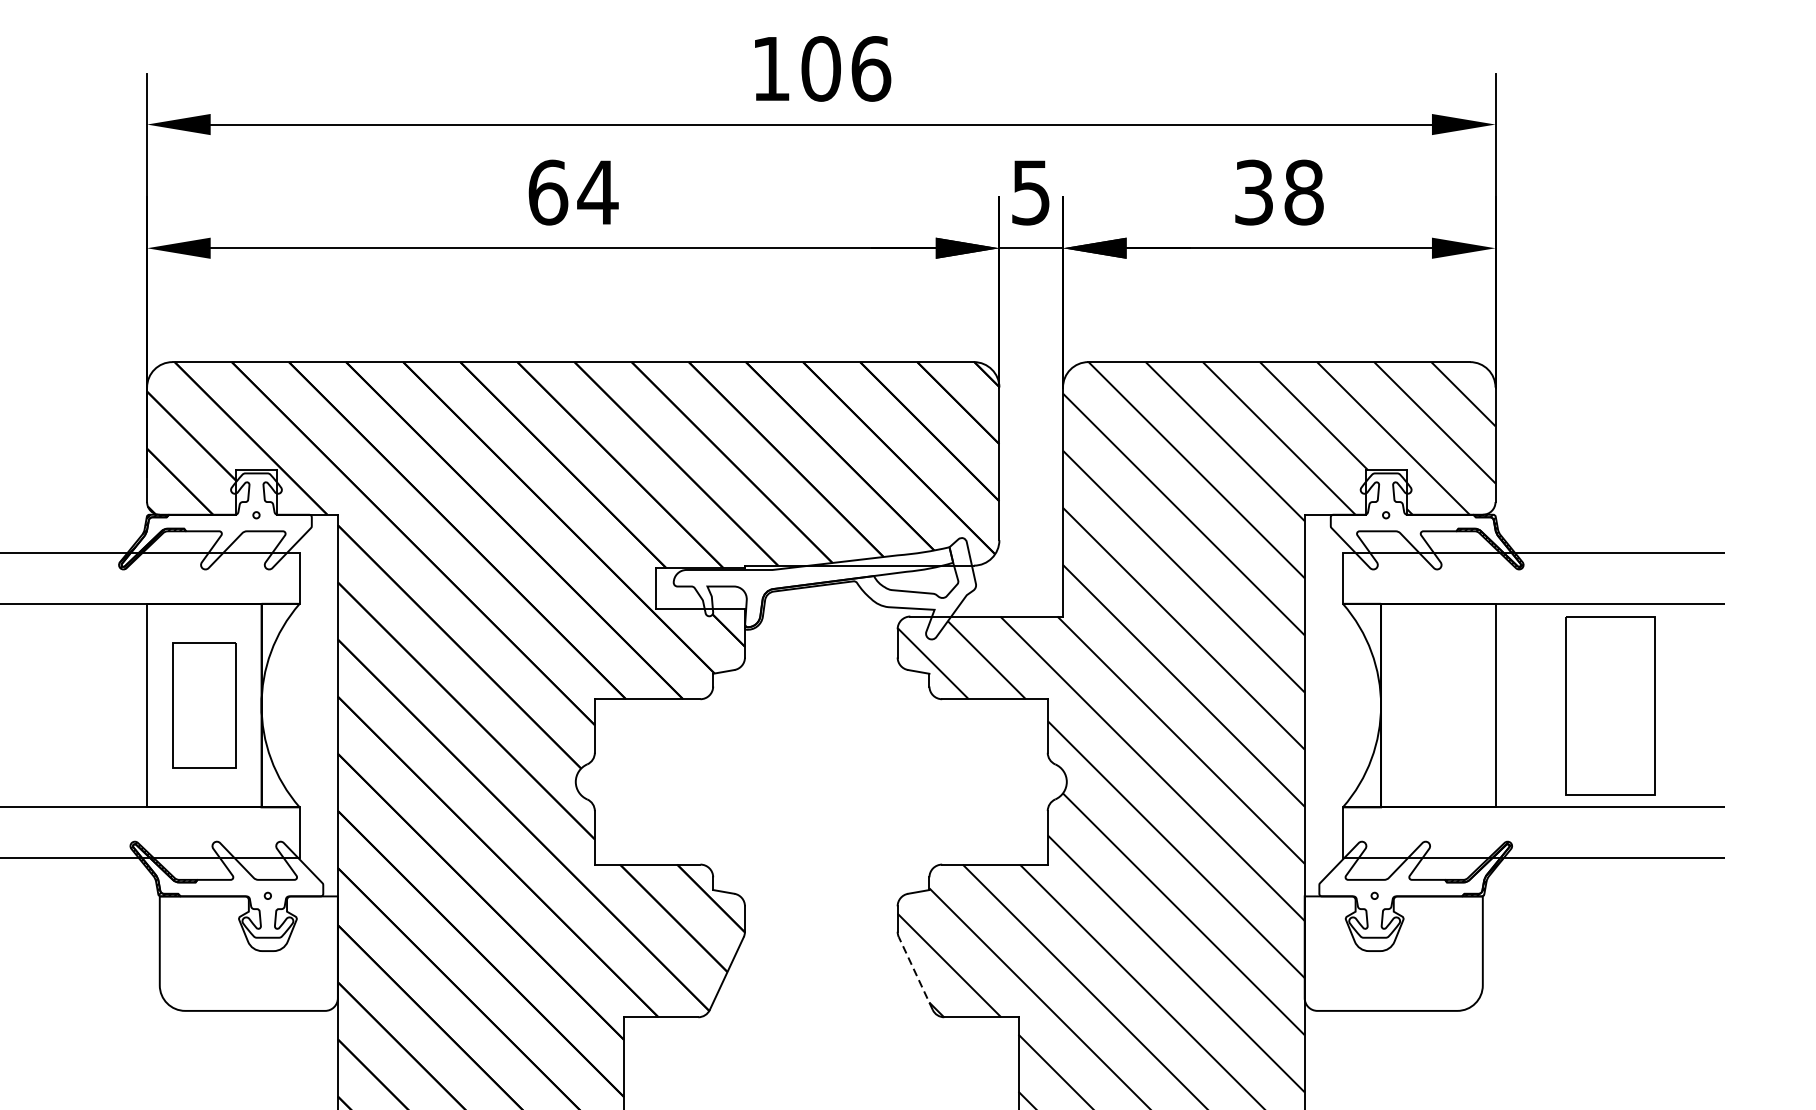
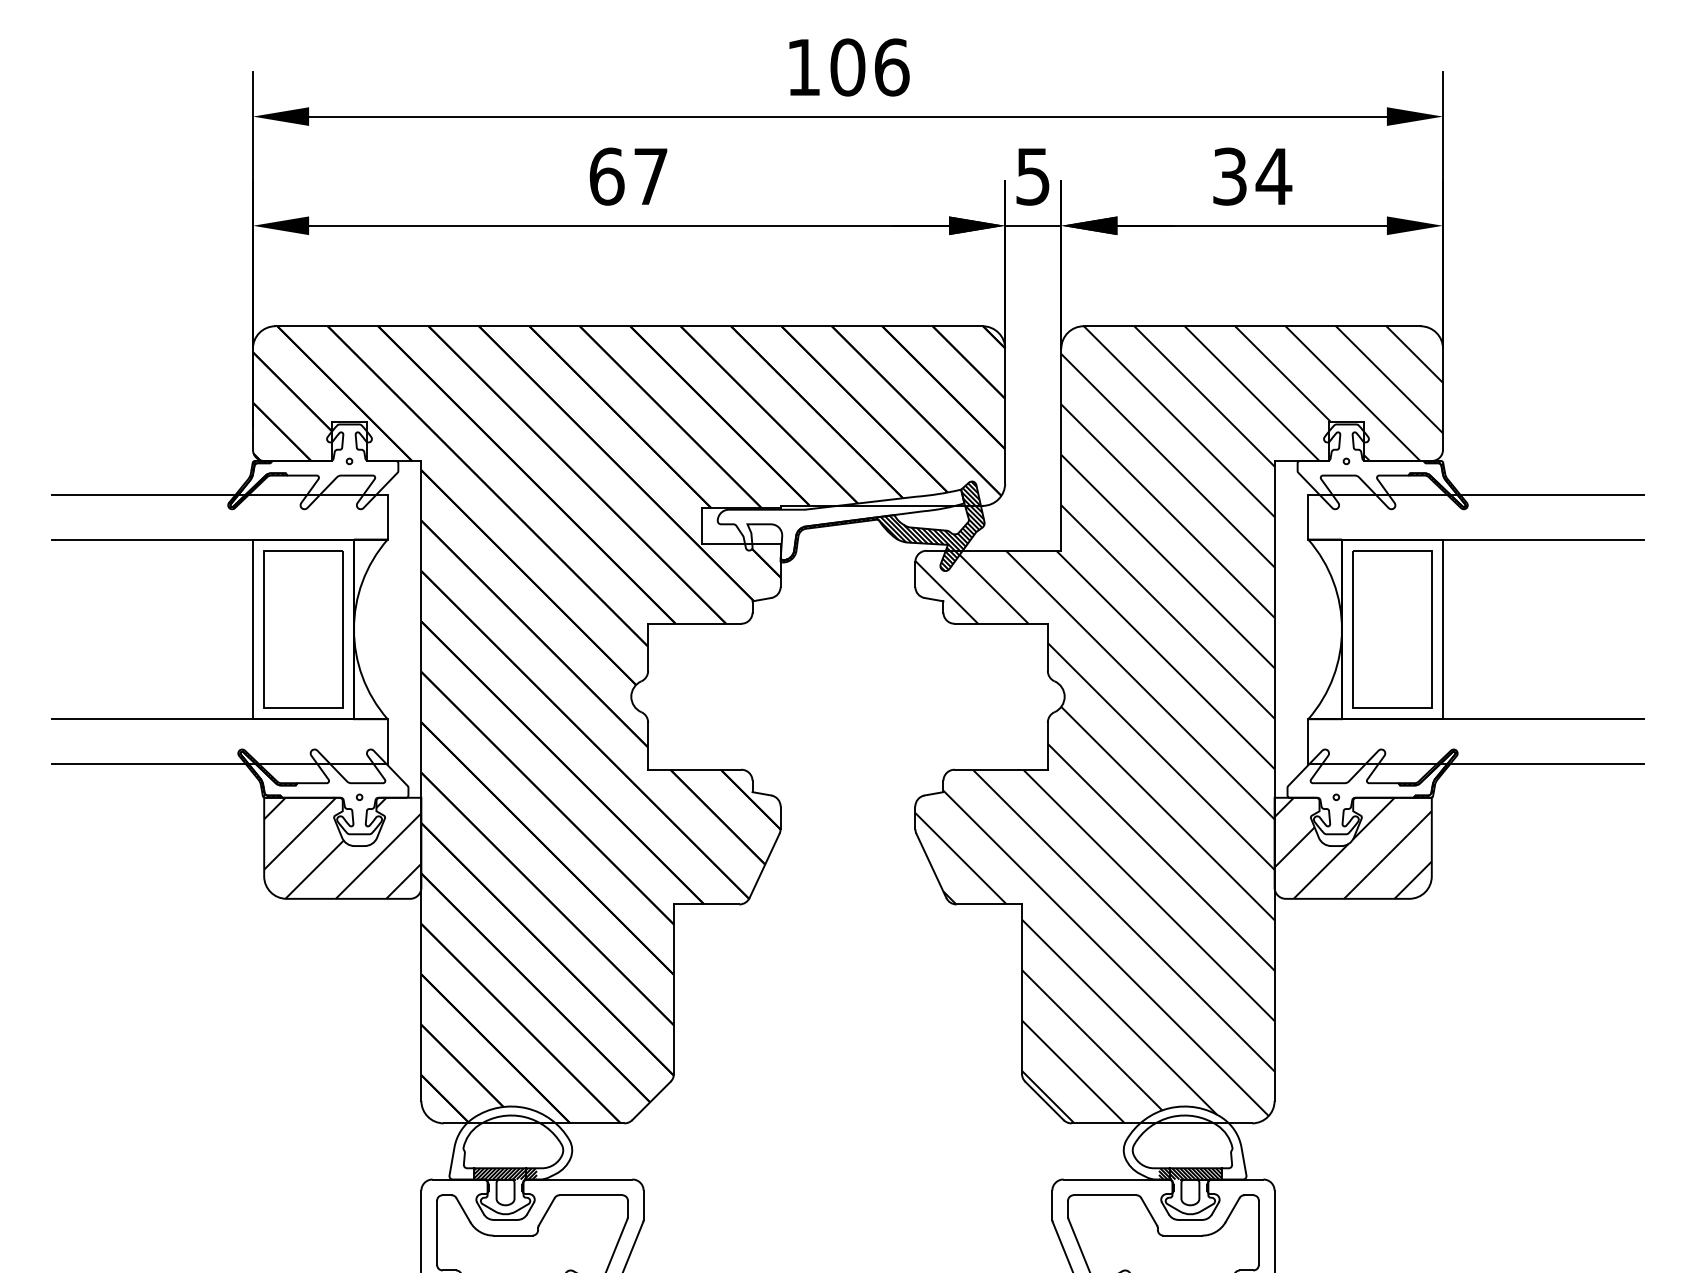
text: (597, 192) -> (650, 176), 64 -> 67
text: (1303, 192) -> (1273, 176), 38 -> 34
hatch: (861, 587) -> (883, 525), added
part: (204, 705) -> (303, 629), size x1.43
part: (1610, 705) -> (1392, 629), moved
hatch: (248, 952) -> (342, 847), added
hatch: (1392, 952) -> (1352, 847), added
line: (915, 973) -> (931, 865), dashed -> solid

